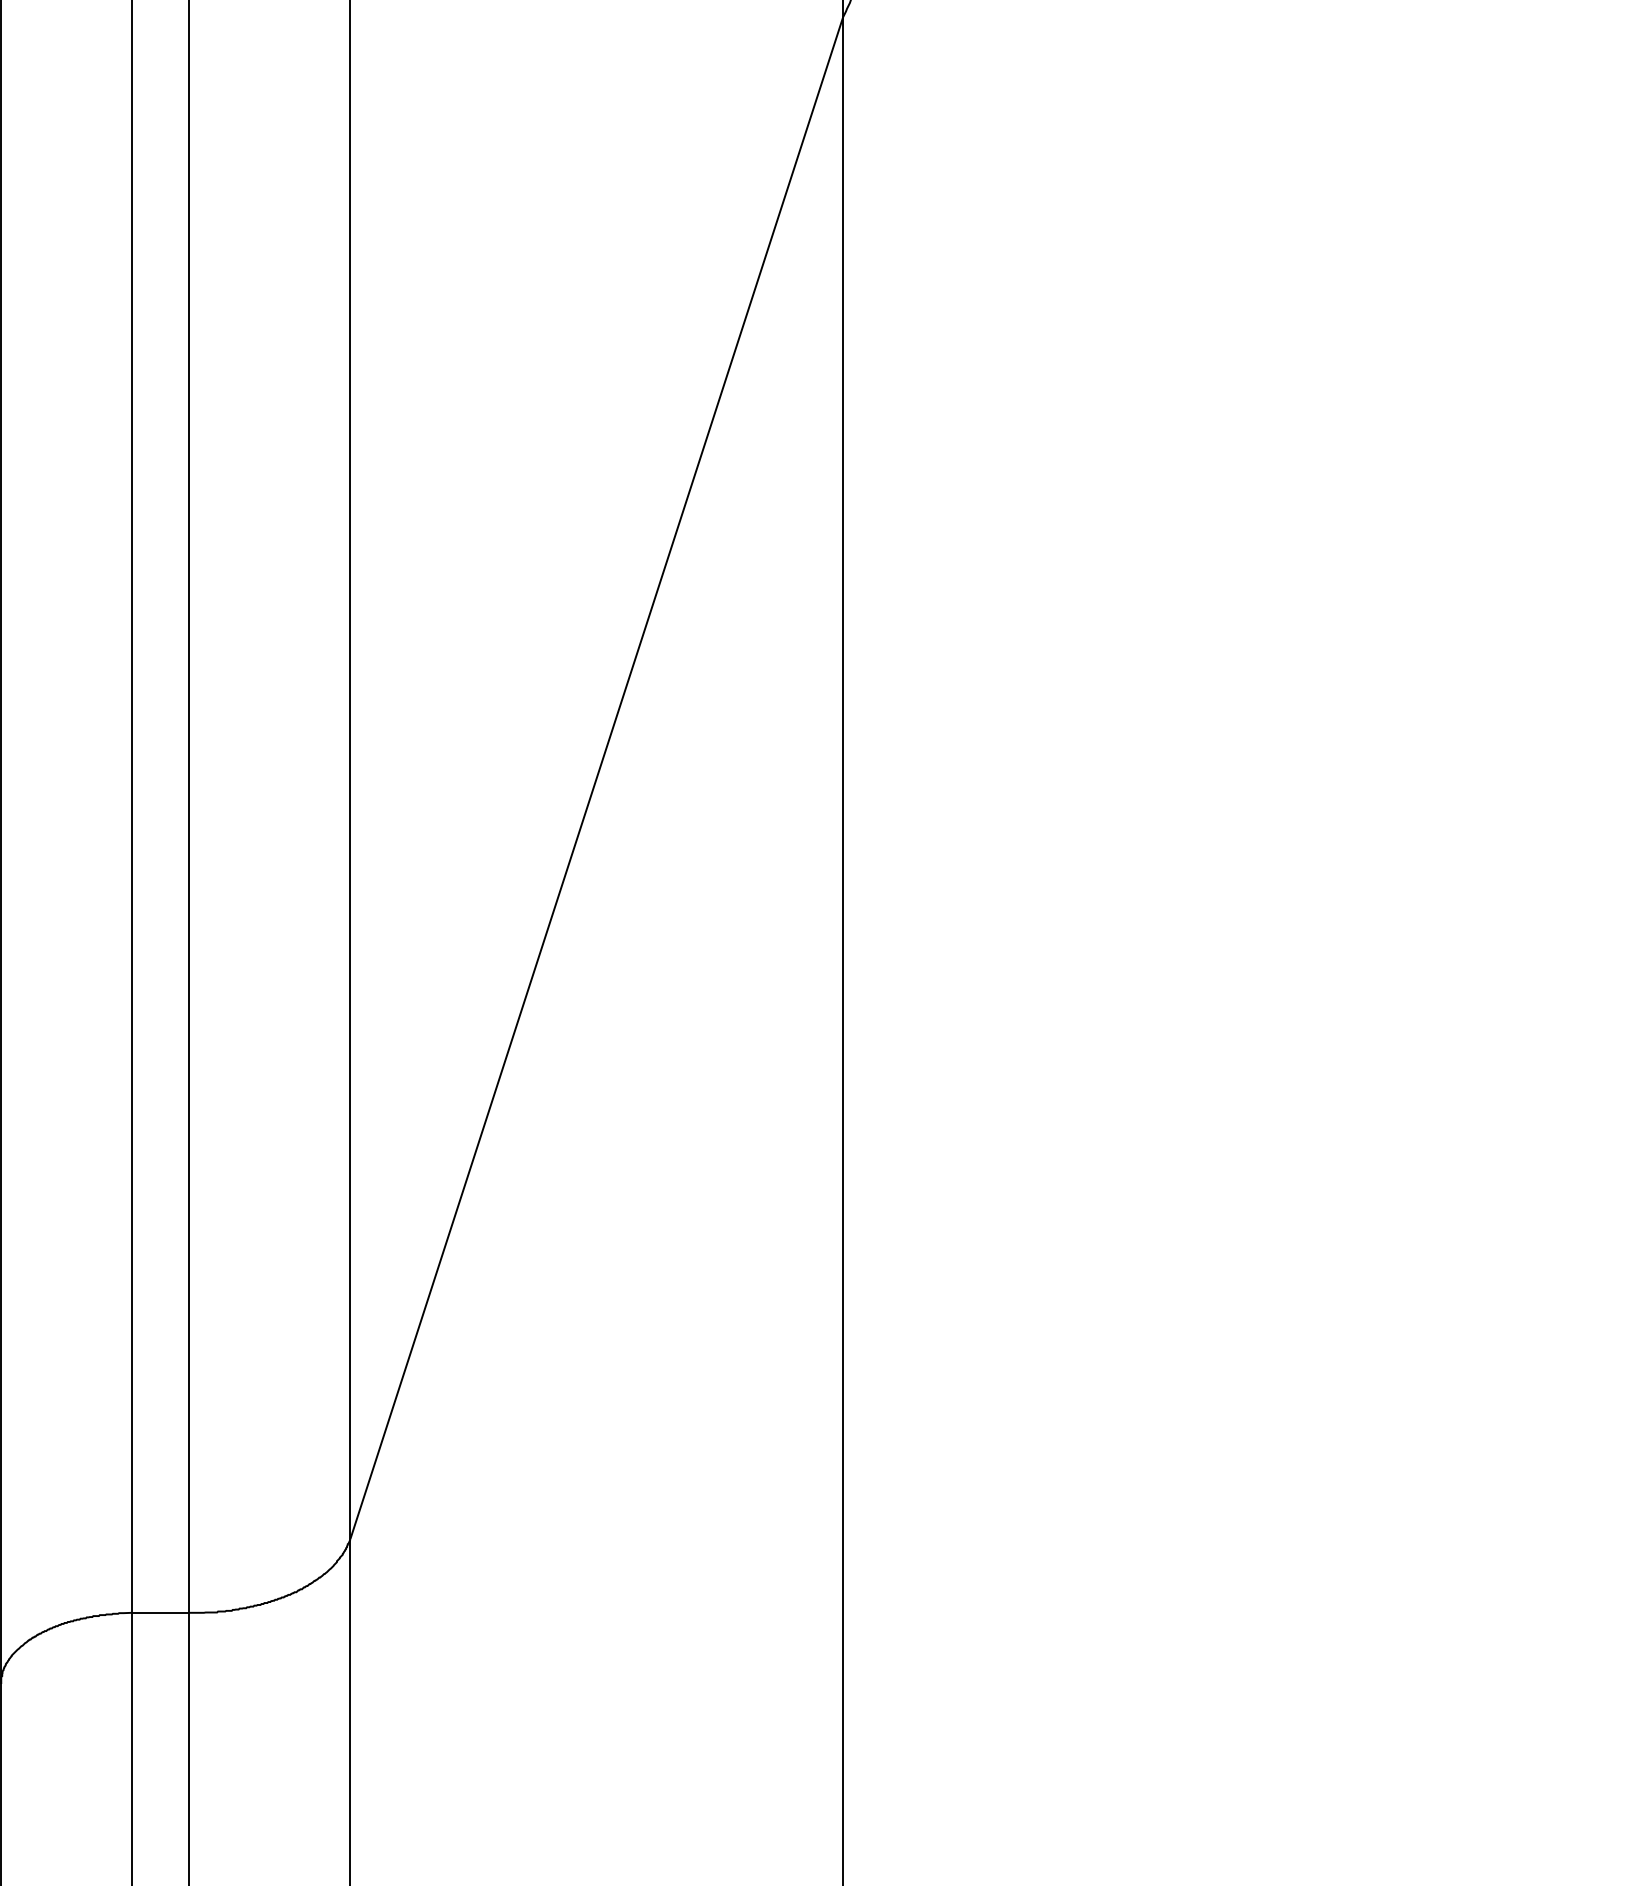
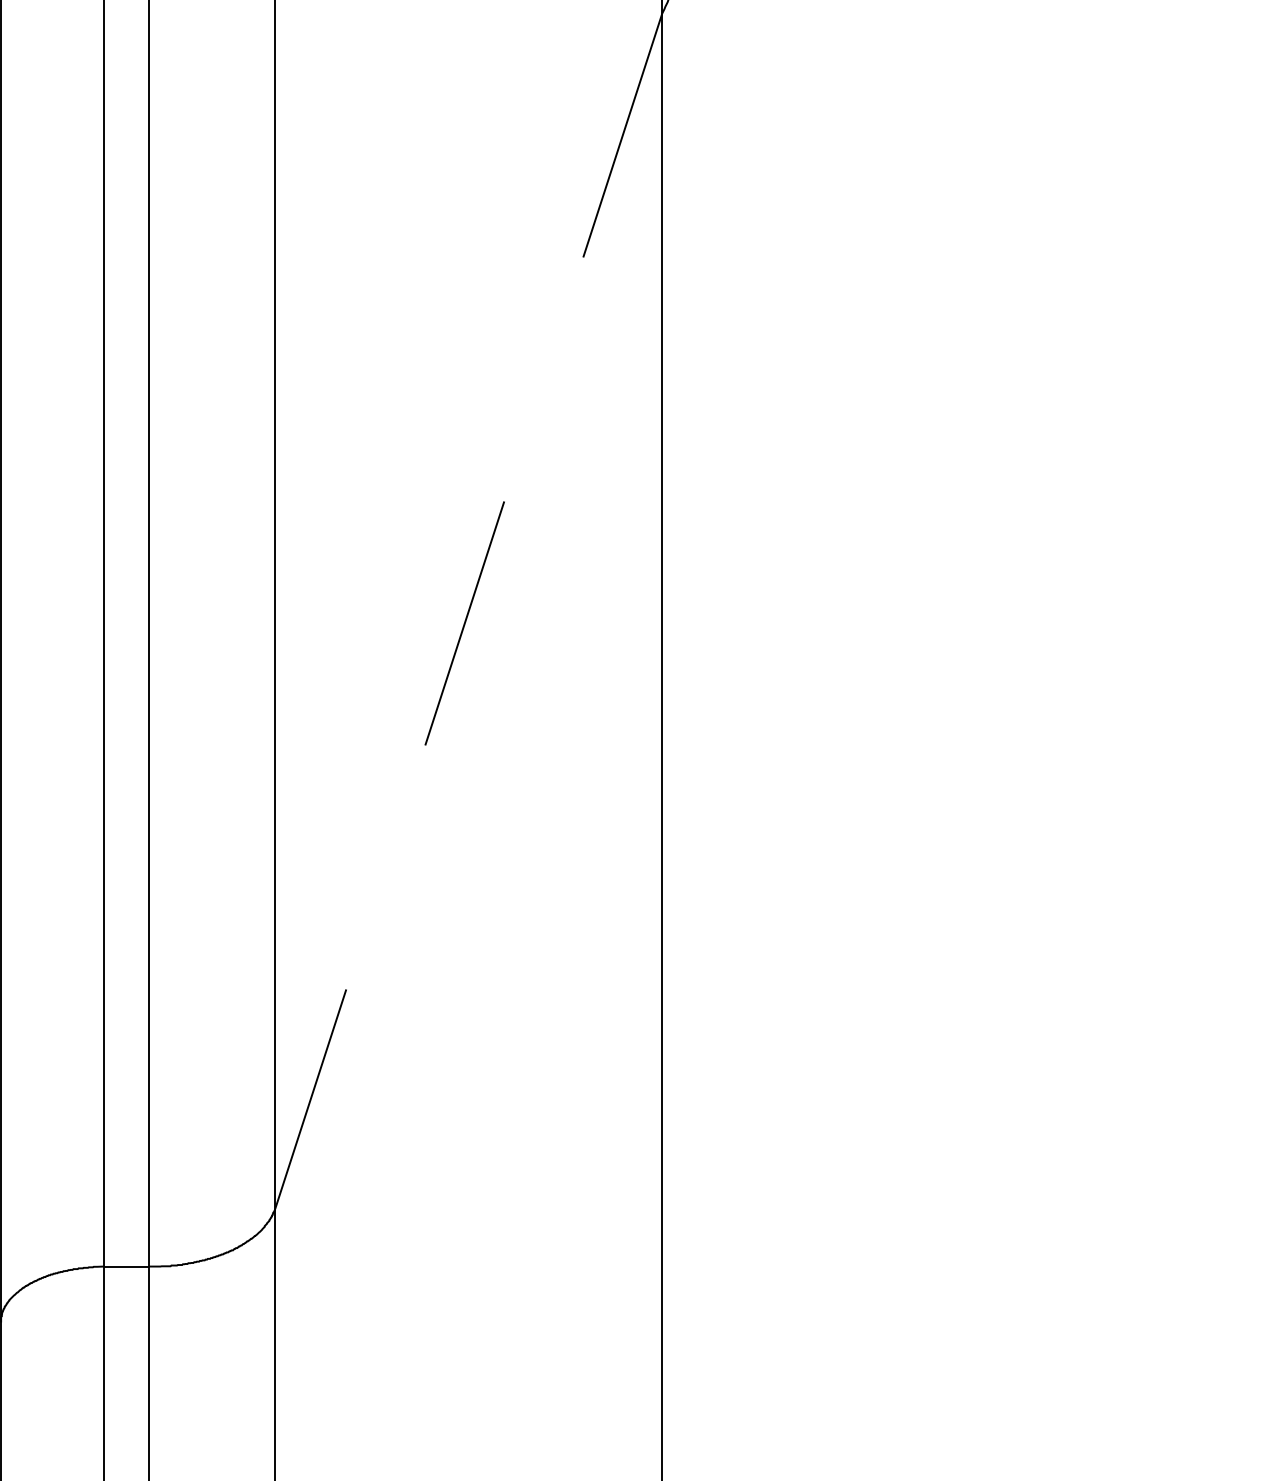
line: (596, 778) -> (468, 611), solid -> dashed

